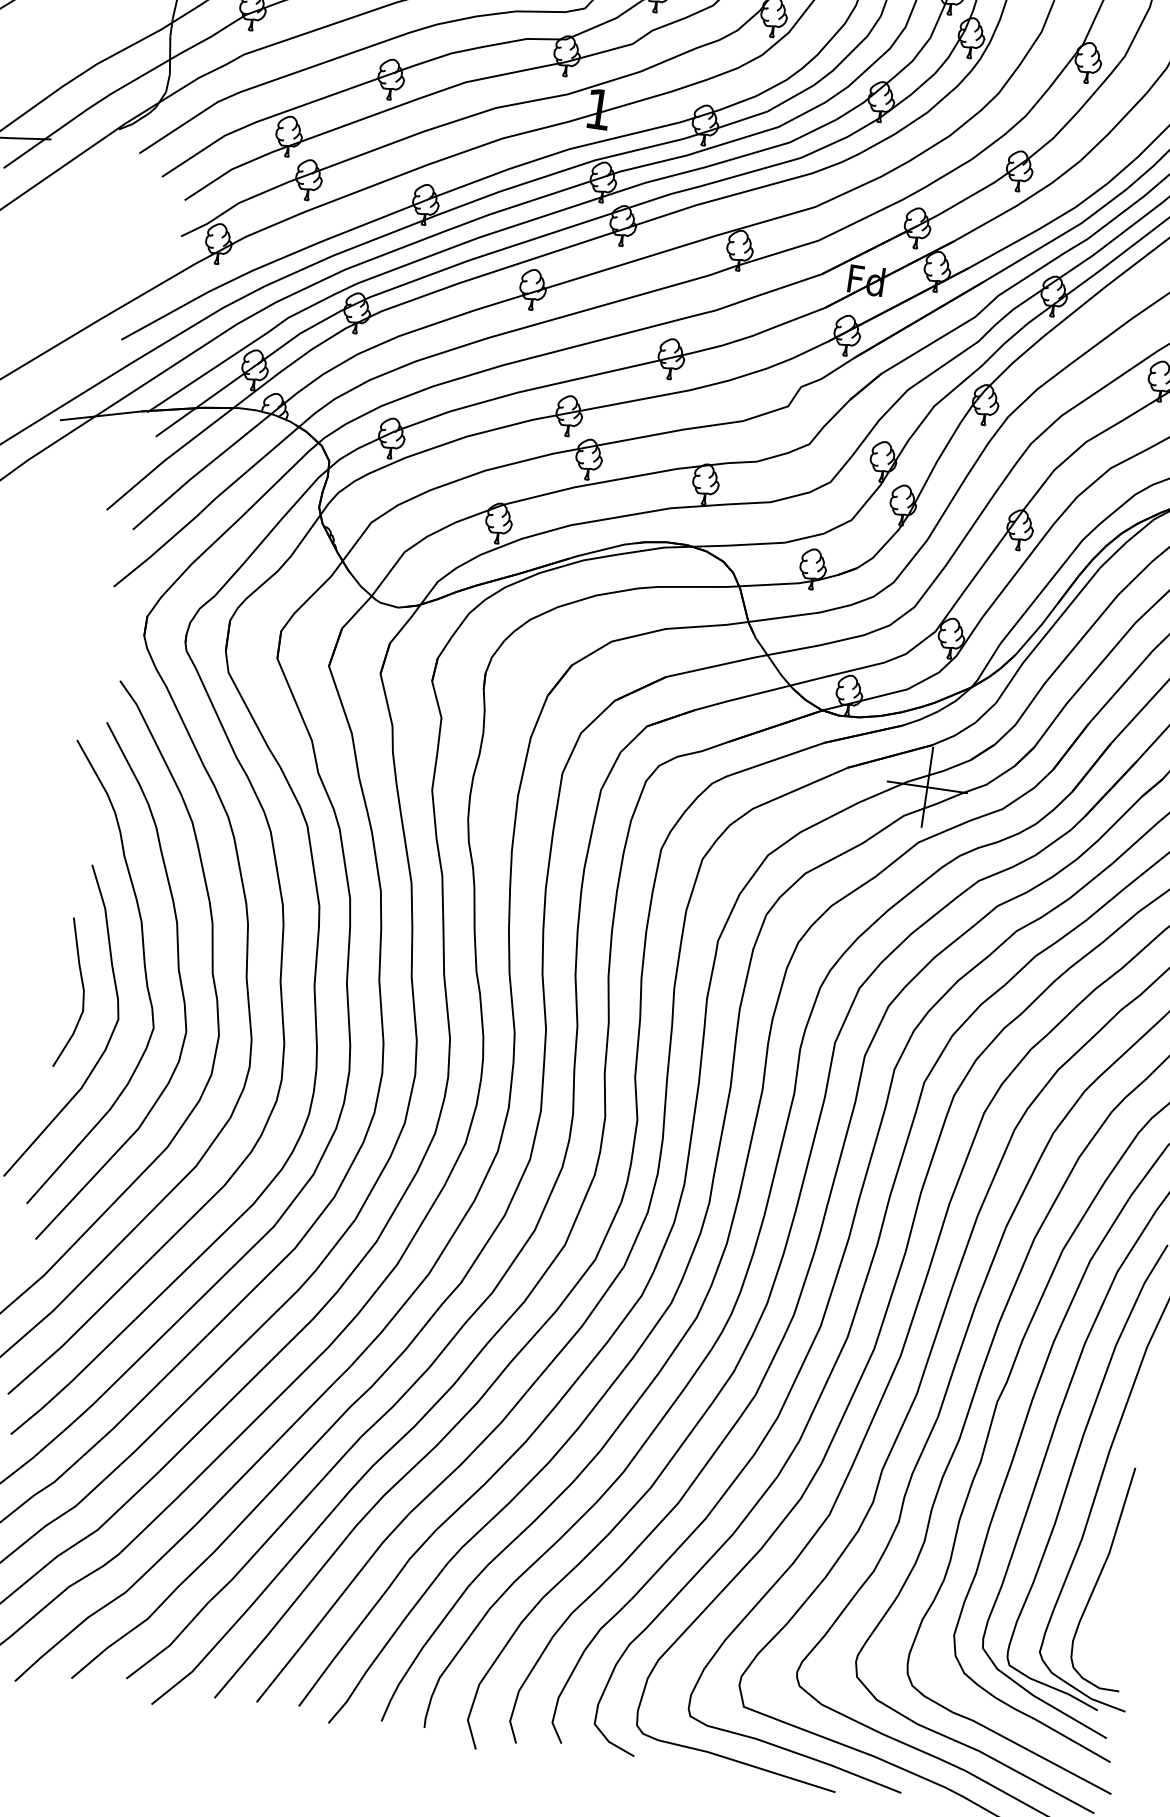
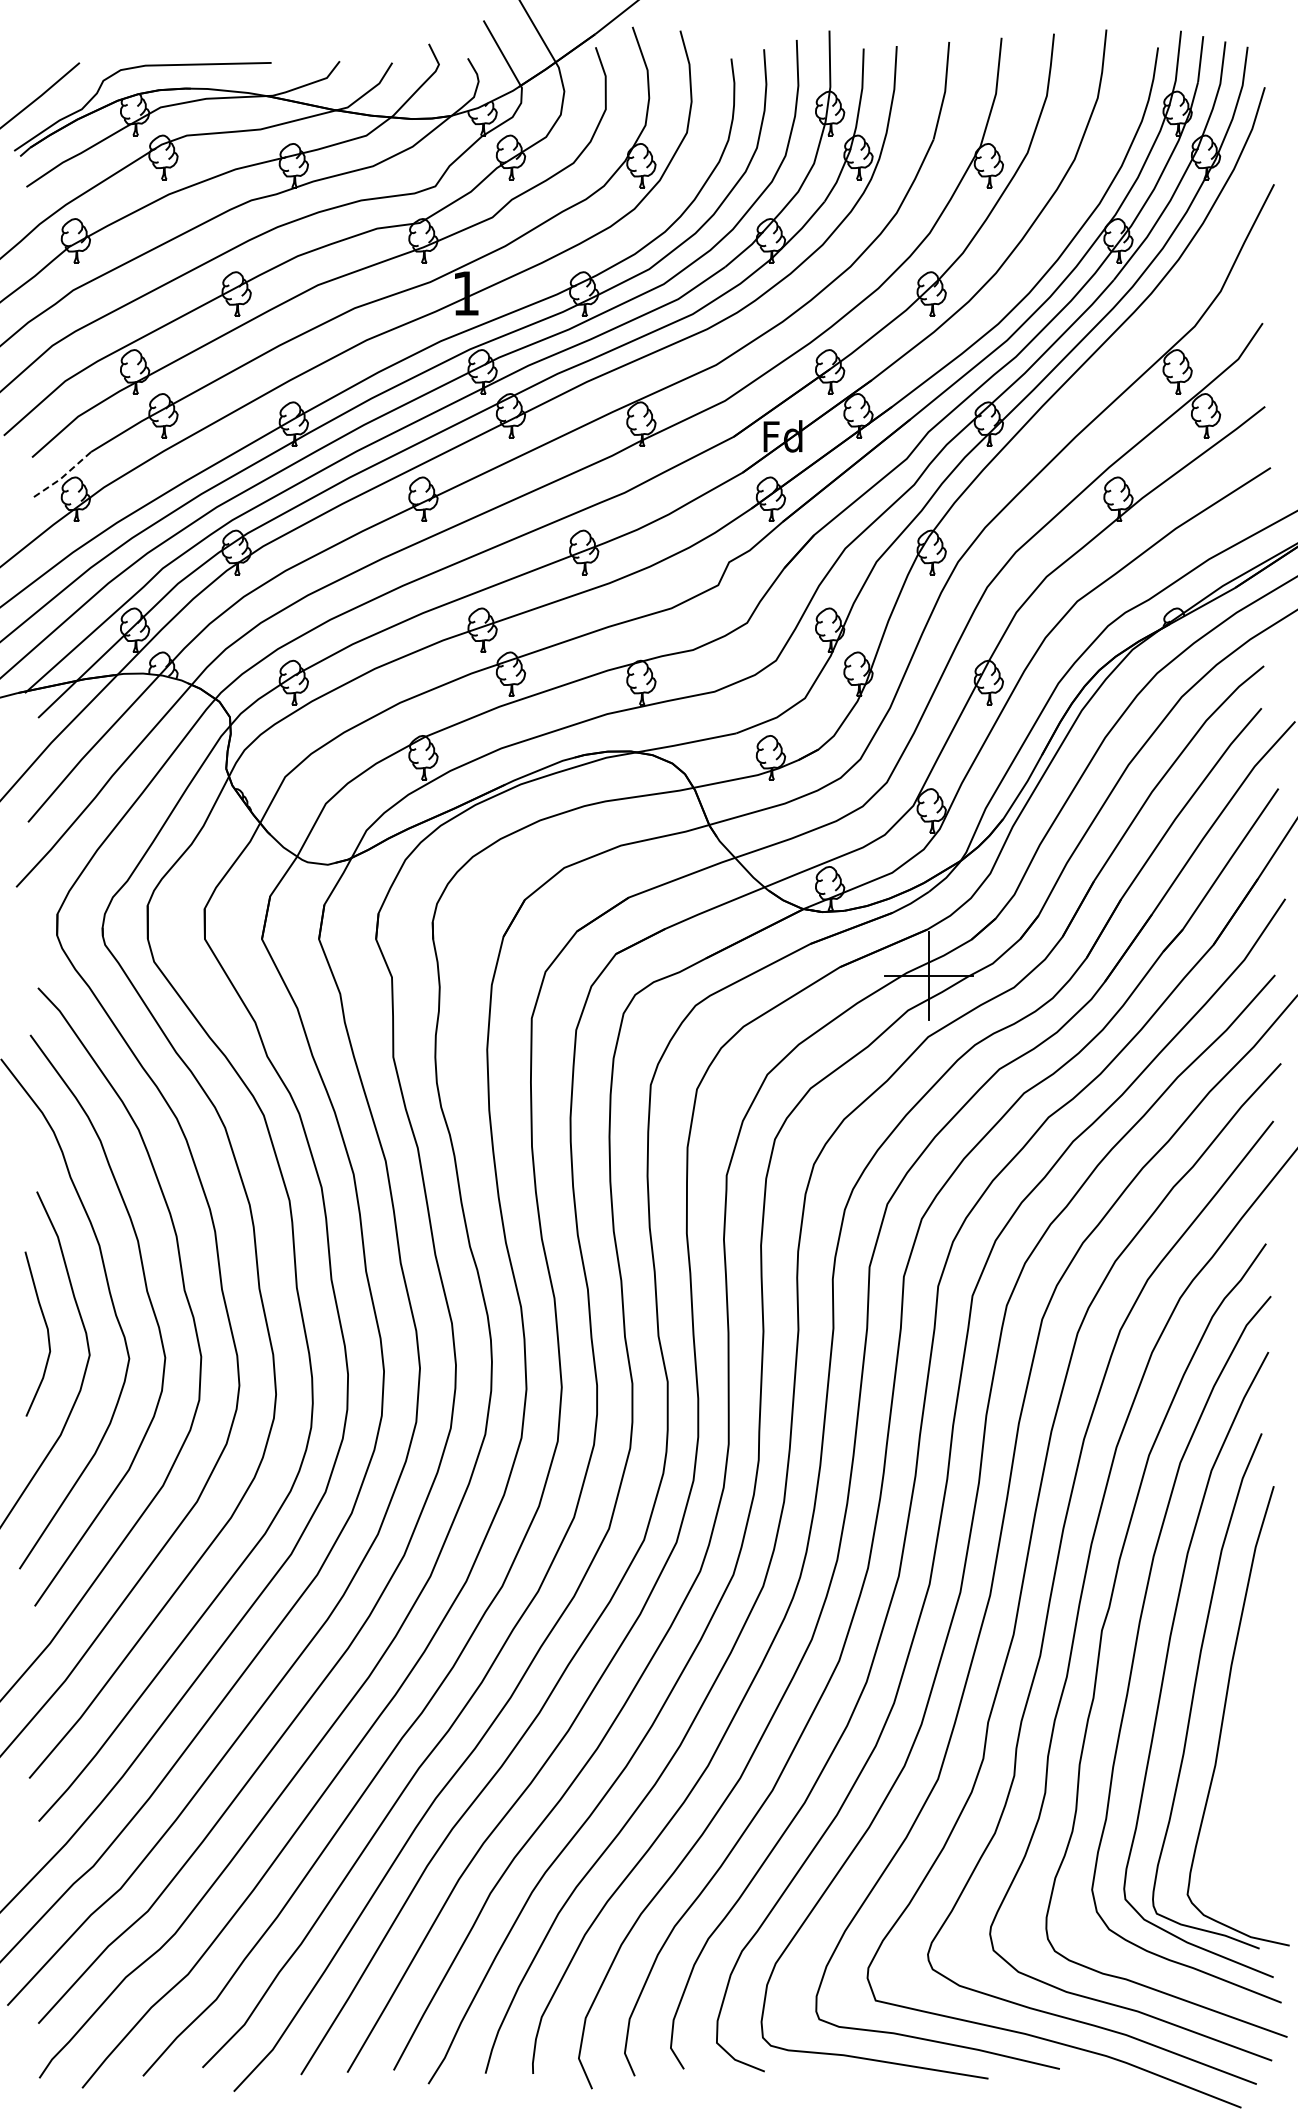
line: (210, 221) -> (63, 476), solid -> dashed
curve: (1100, 1575) -> (1241, 1802), removed

